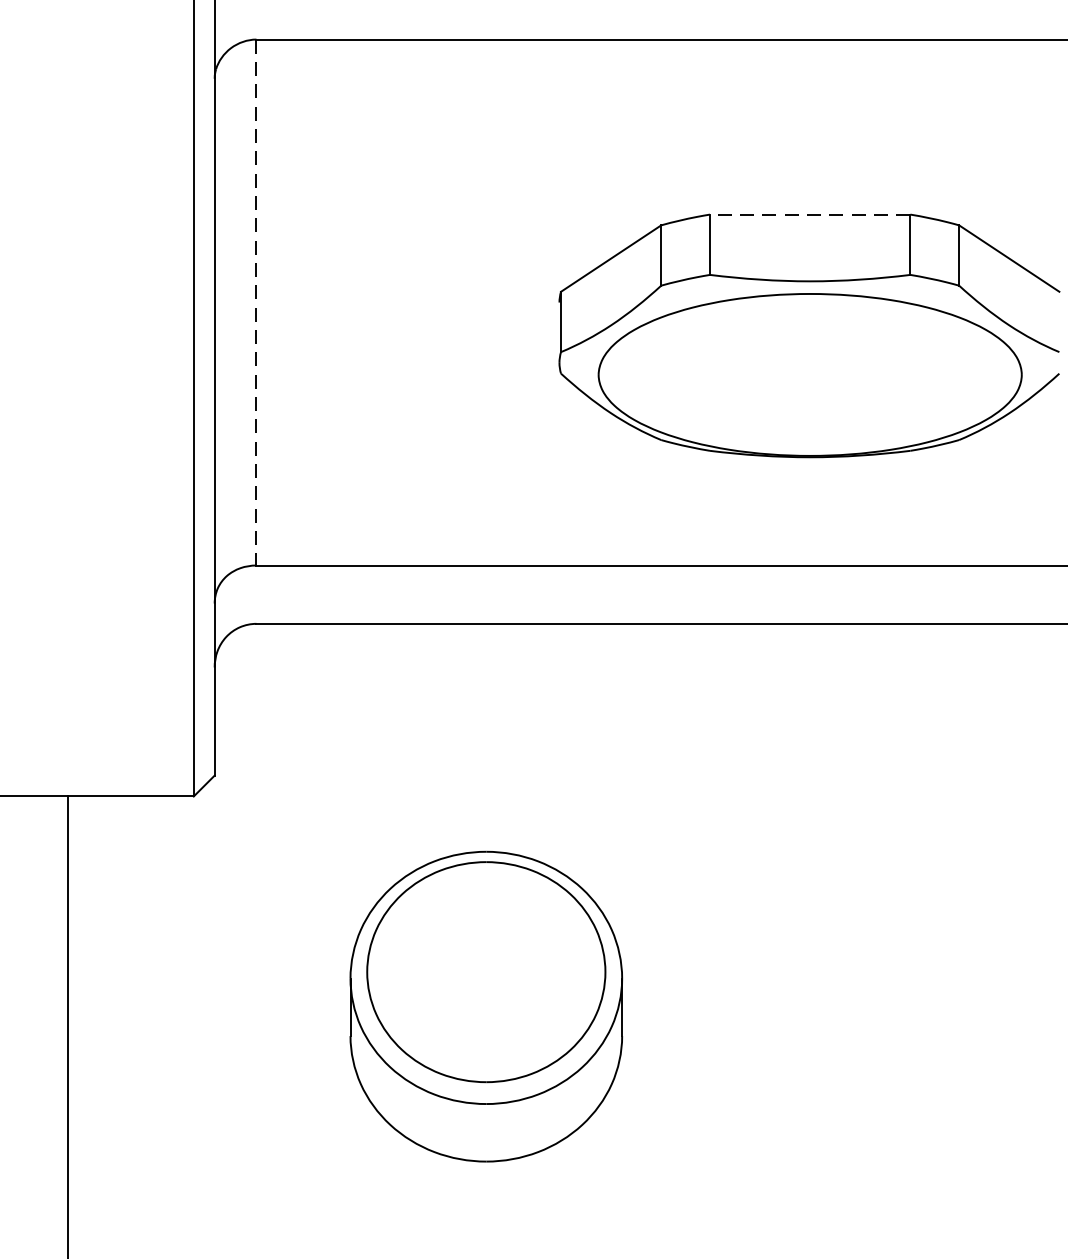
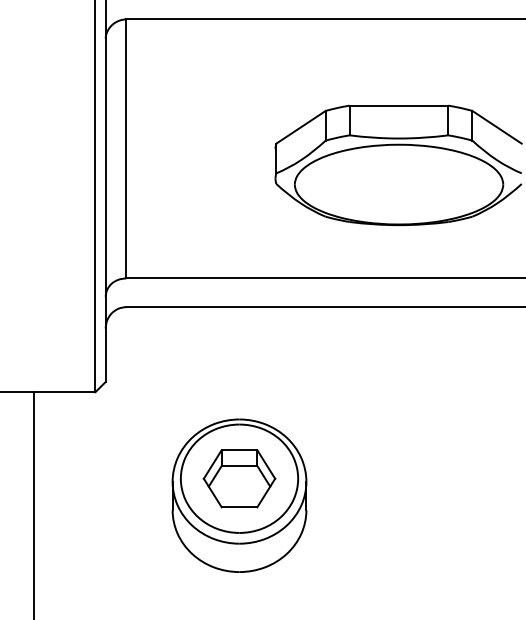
line: (809, 214) -> (398, 105), dashed -> solid
line: (256, 301) -> (126, 148), dashed -> solid
part: (486, 971) -> (239, 478), added

